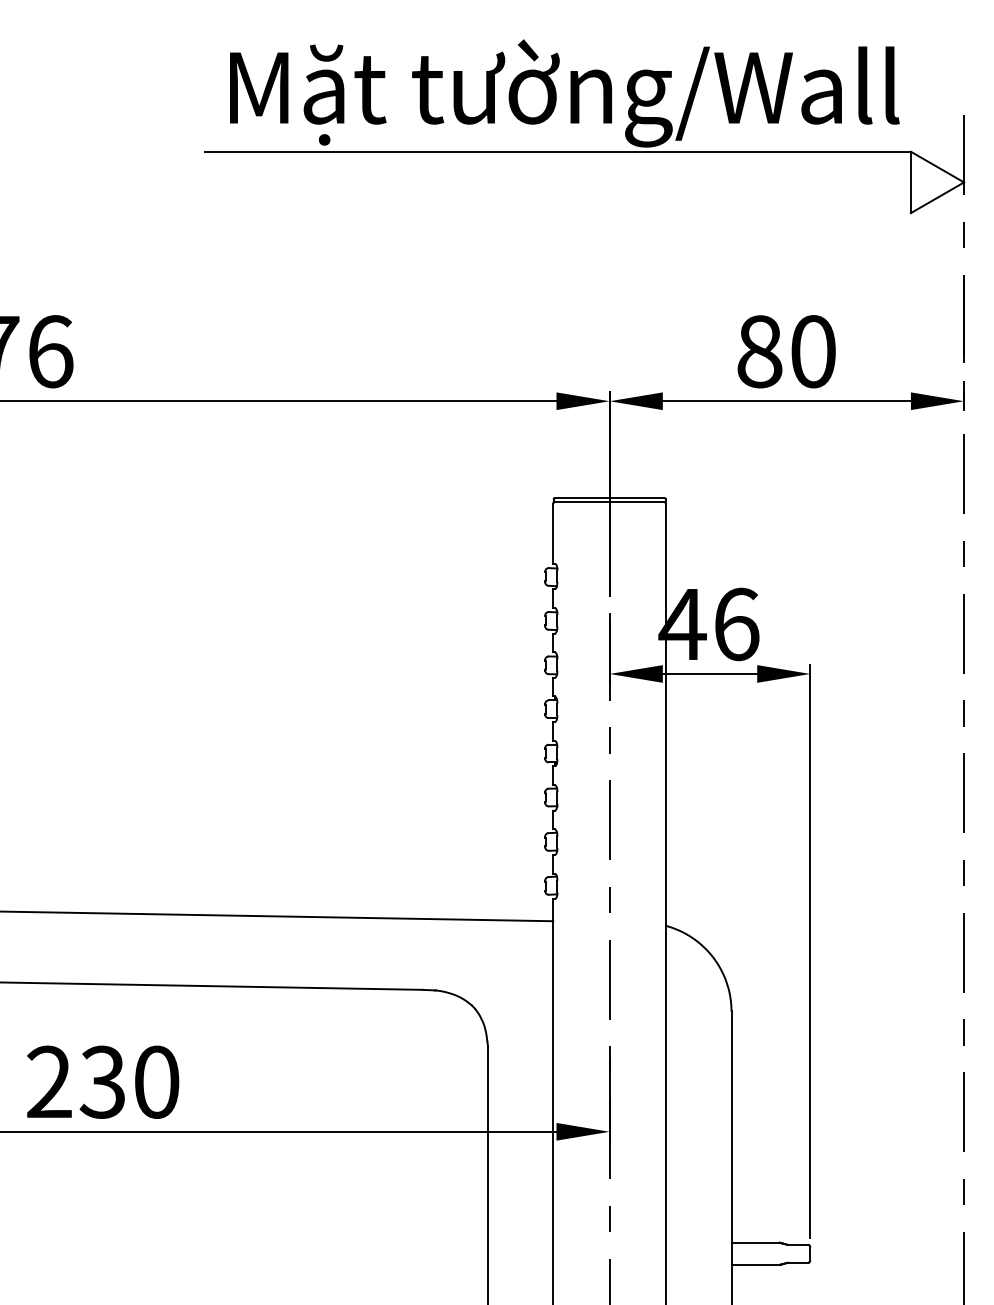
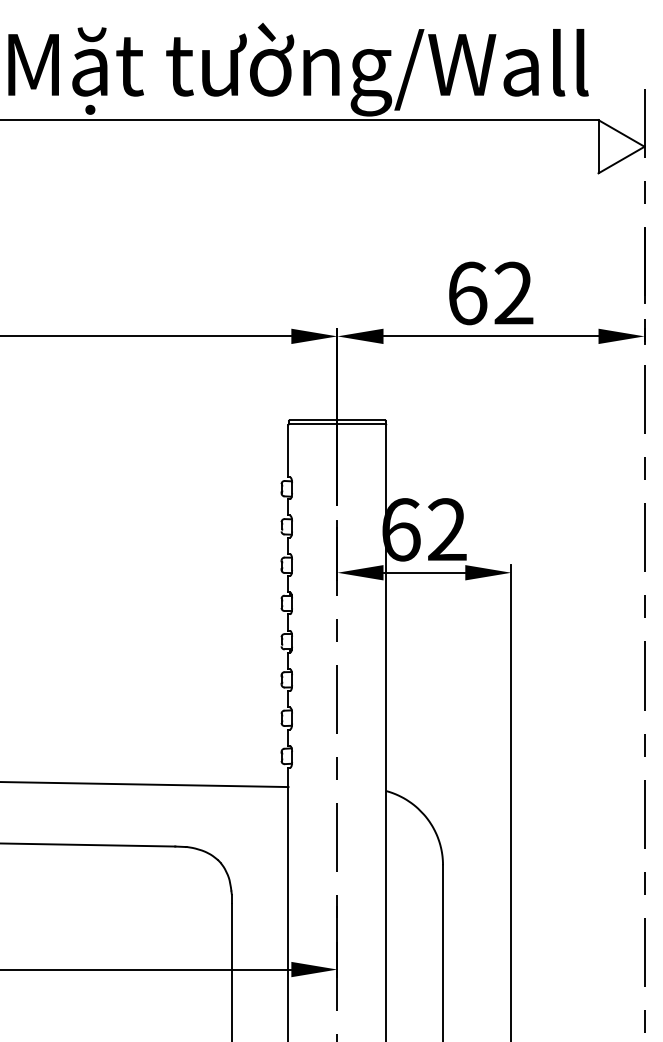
text: (786, 351) -> (490, 293), 80 -> 62
text: (708, 624) -> (423, 529), 46 -> 62

